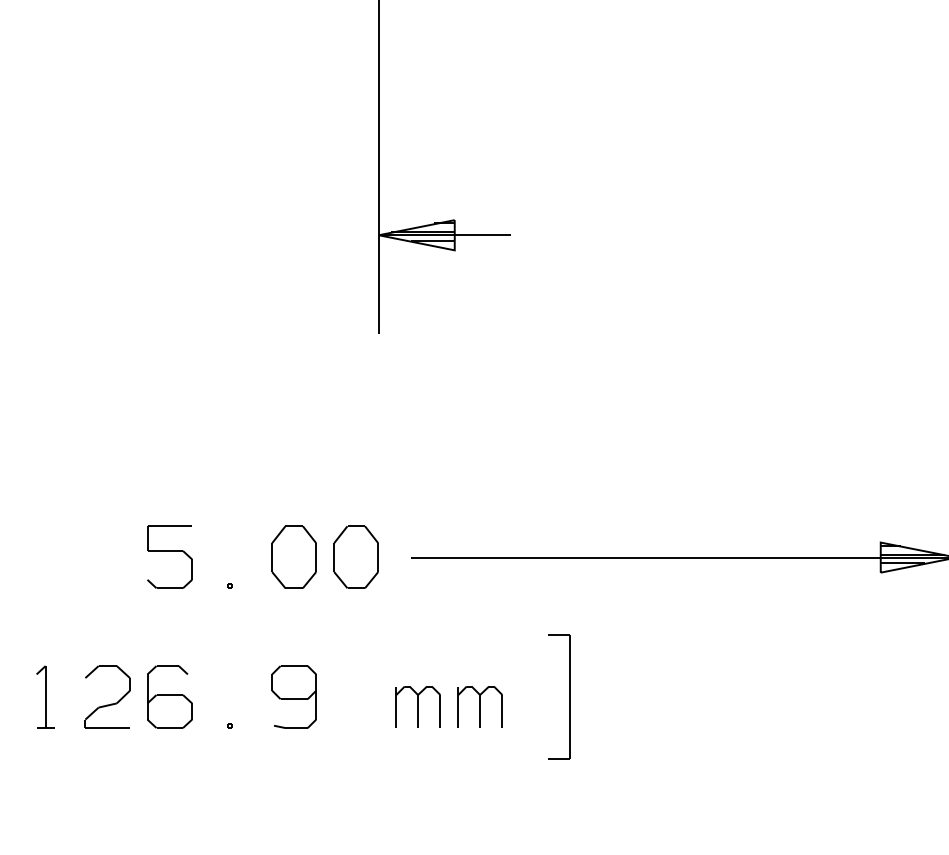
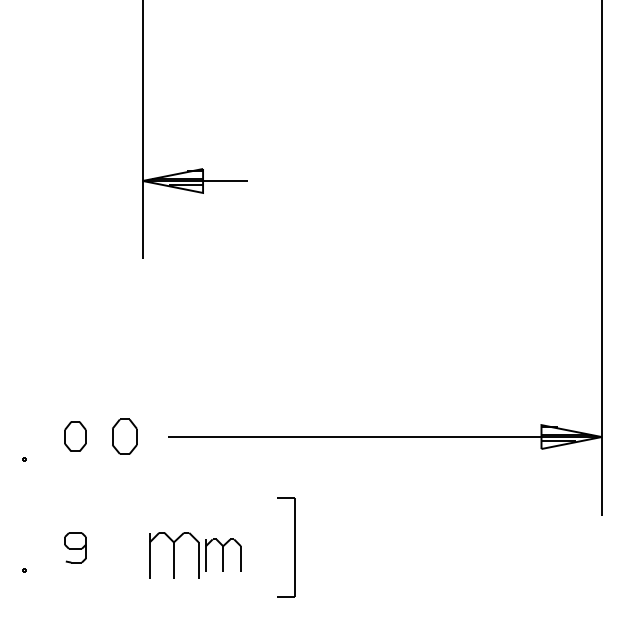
part: (293, 556) -> (74, 436), size x0.6
part: (355, 556) -> (124, 436), size x0.7
part: (293, 696) -> (74, 547), size x0.6
part: (417, 706) -> (173, 555), size x1.4

